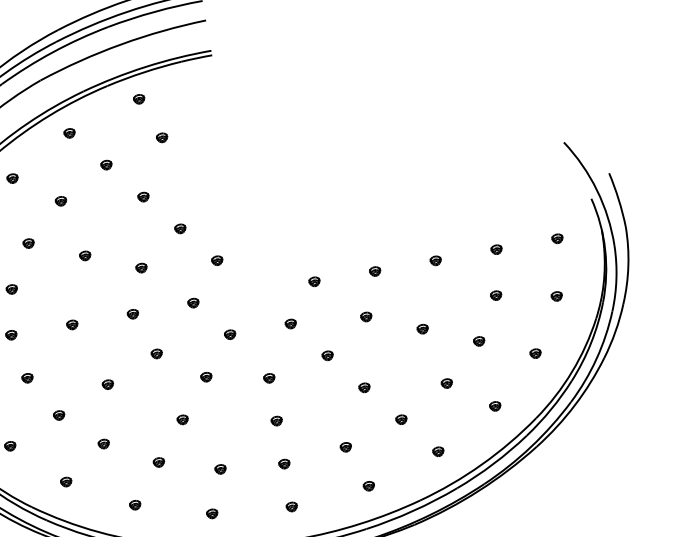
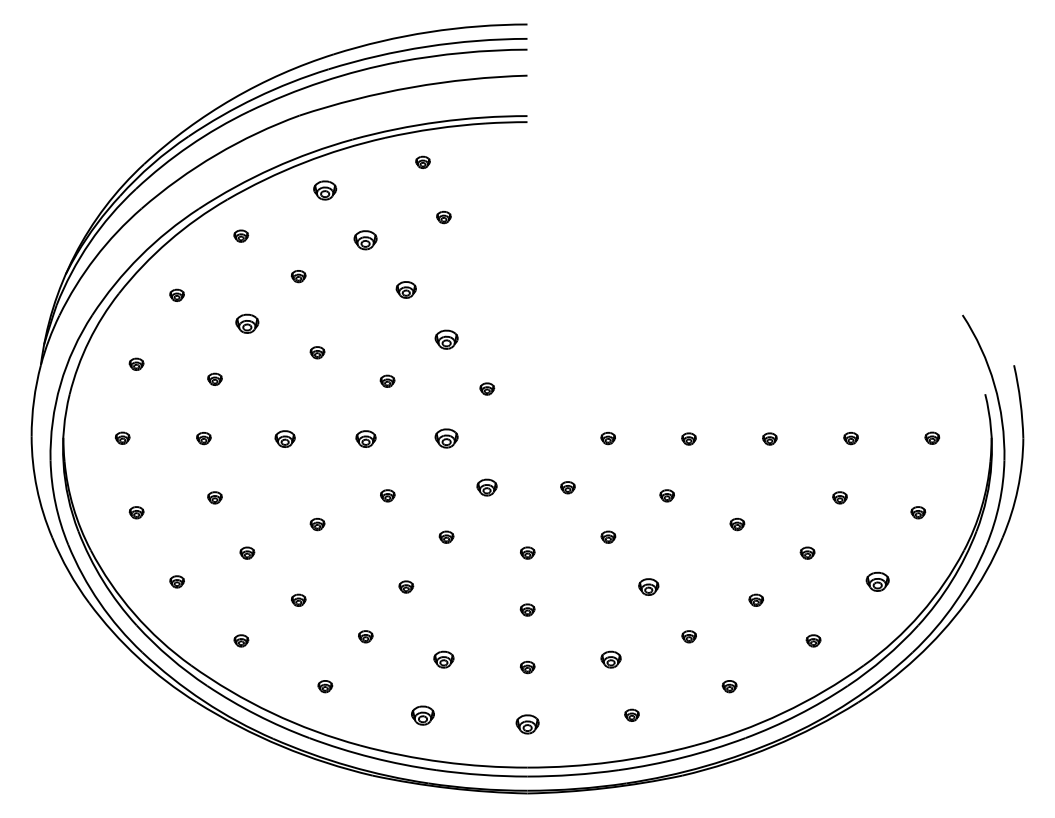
part: (69, 133) -> (325, 190), size x1.6
part: (106, 164) -> (365, 239), size x1.6
part: (143, 196) -> (406, 289), size x1.4
part: (180, 228) -> (446, 338), size x1.6
part: (28, 243) -> (246, 323), size x1.6
part: (193, 303) -> (446, 438), size x1.6
part: (132, 313) -> (365, 438), size x1.4
part: (71, 324) -> (284, 438), size x1.4
part: (229, 334) -> (486, 487), size x1.4
part: (535, 353) -> (877, 581), size x1.6
part: (364, 387) -> (648, 586), size x1.4
part: (345, 447) -> (610, 659), size x1.4
part: (220, 469) -> (443, 659), size x1.4
part: (291, 506) -> (527, 724), size x1.6
part: (211, 513) -> (422, 714), size x1.6

